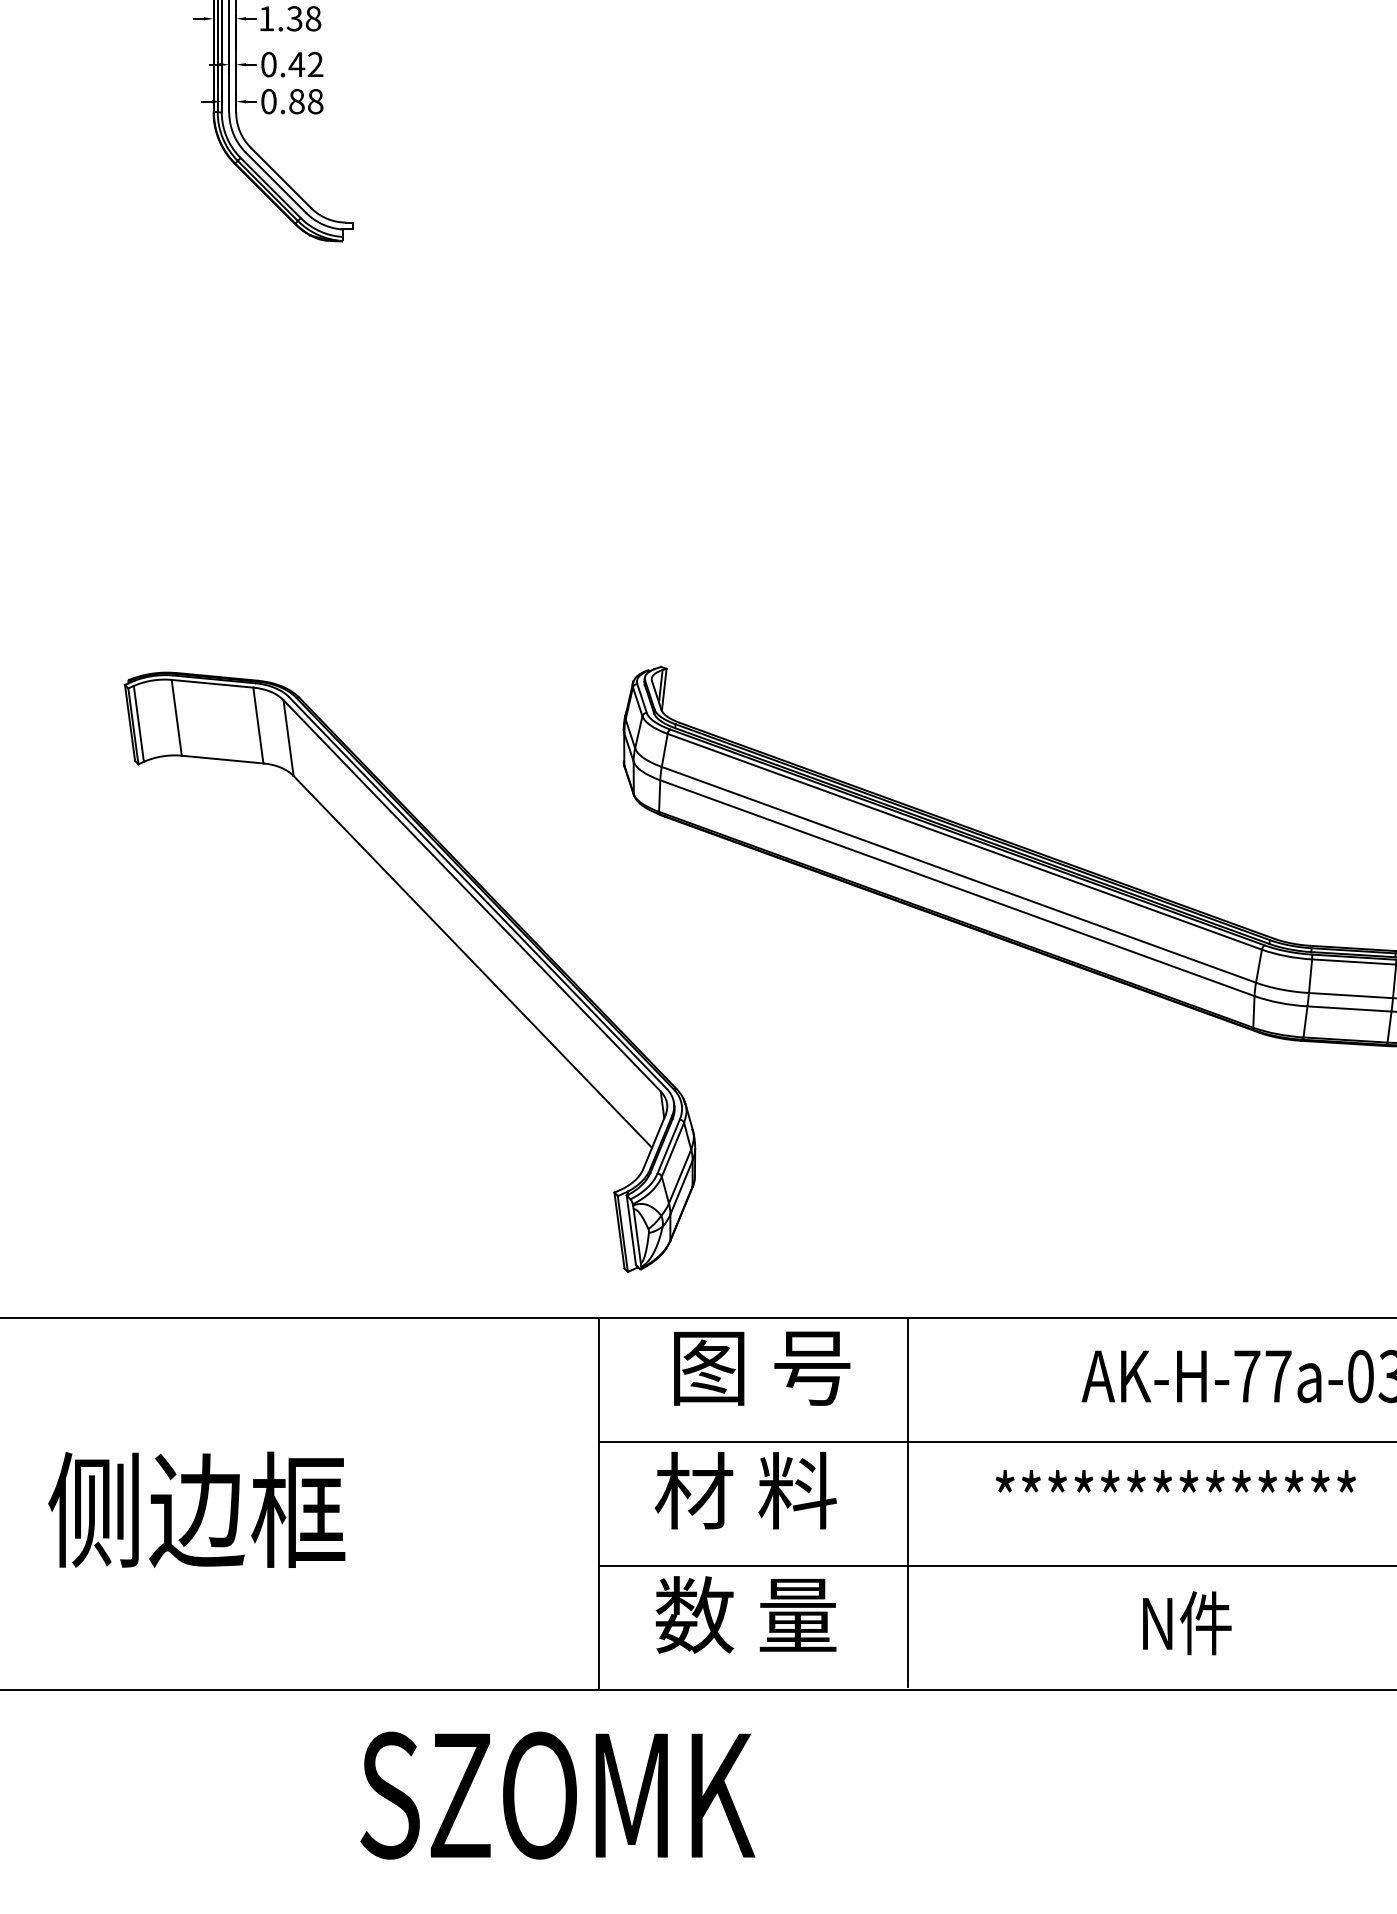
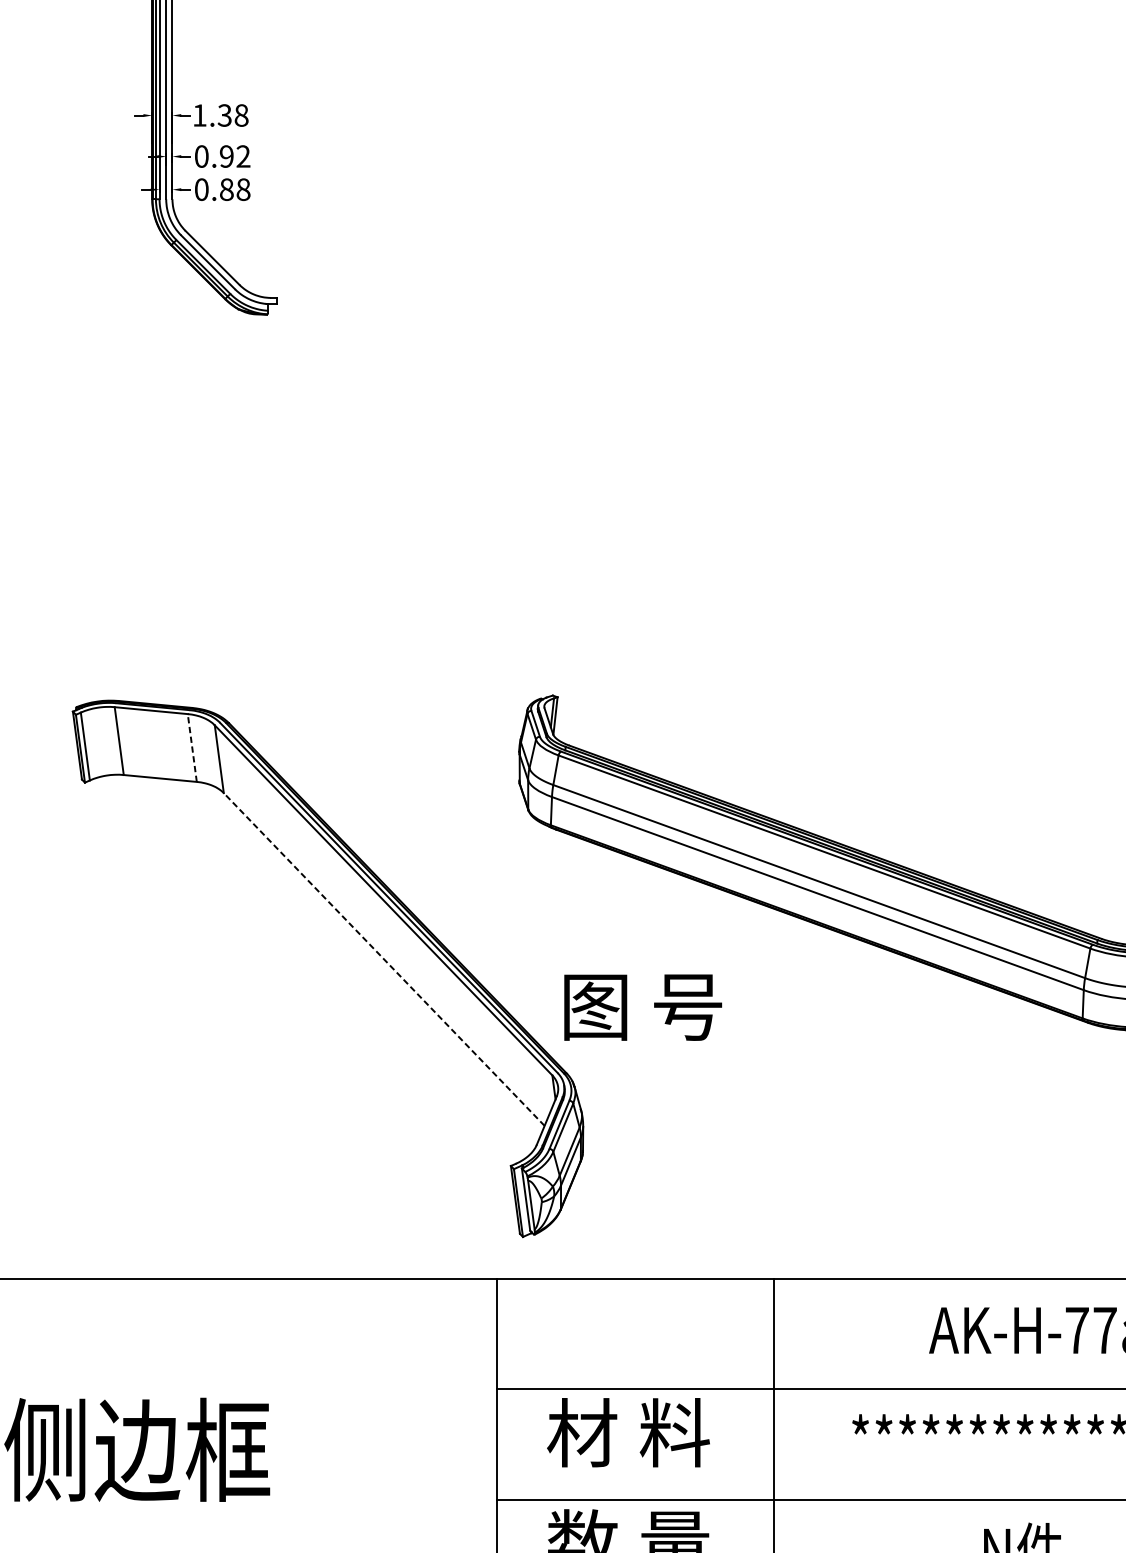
text: (296, 64) -> (226, 156), 0.42 -> 0.92
line: (258, 725) -> (192, 747), solid -> dashed
line: (472, 961) -> (383, 959), solid -> dashed
text: (762, 1368) -> (643, 1007), moved

